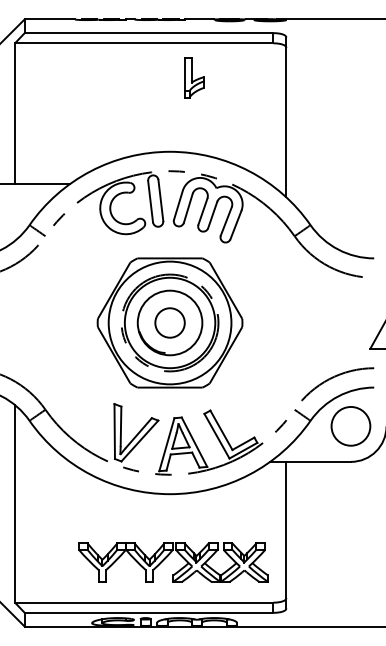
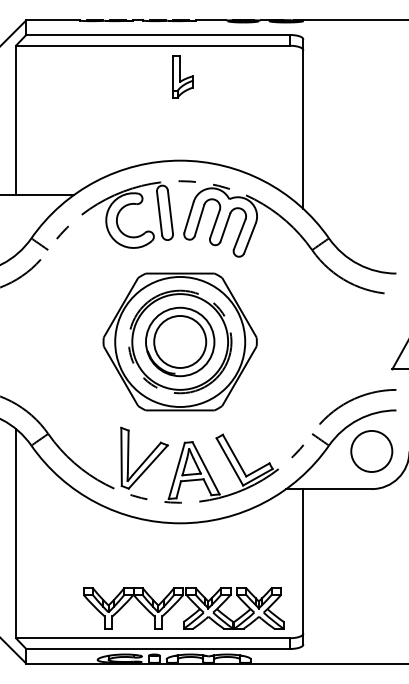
part: (194, 77) -> (182, 76), moved
circle: (169, 322) -> (179, 341), size x1.67
part: (168, 556) -> (178, 602), moved

